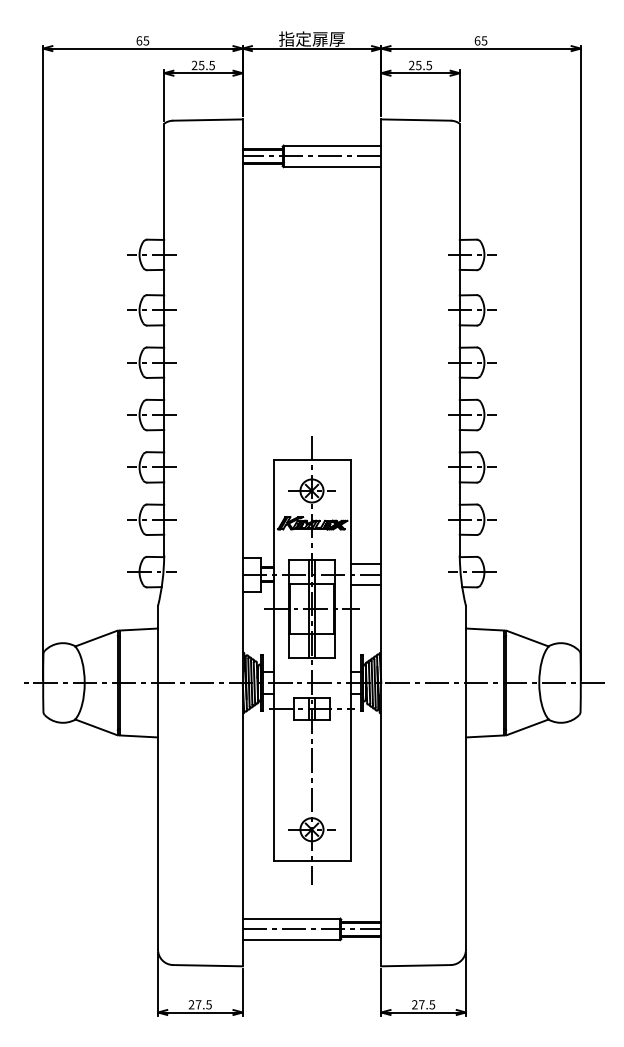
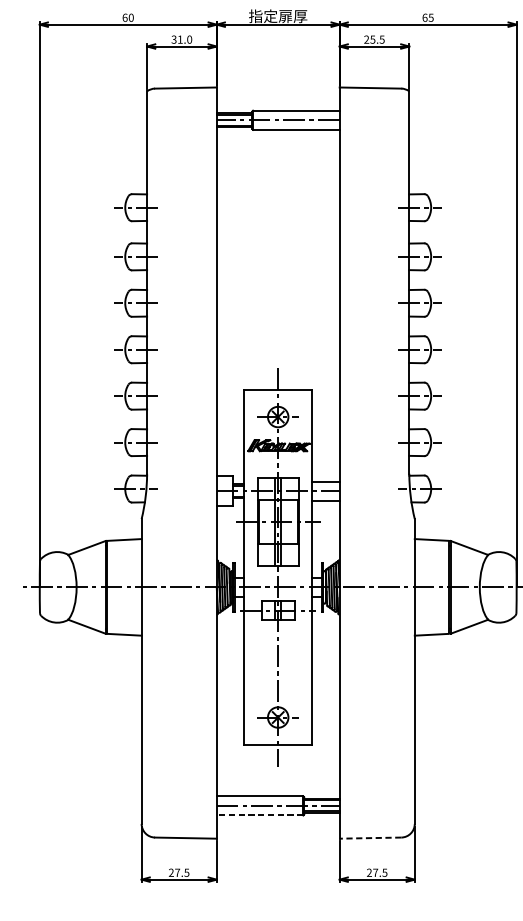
text: (146, 40) -> (131, 17), 65 -> 60
text: (202, 65) -> (181, 39), 25.5 -> 31.0
line: (291, 940) -> (260, 815), solid -> dashed
line: (416, 965) -> (370, 837), solid -> dashed

